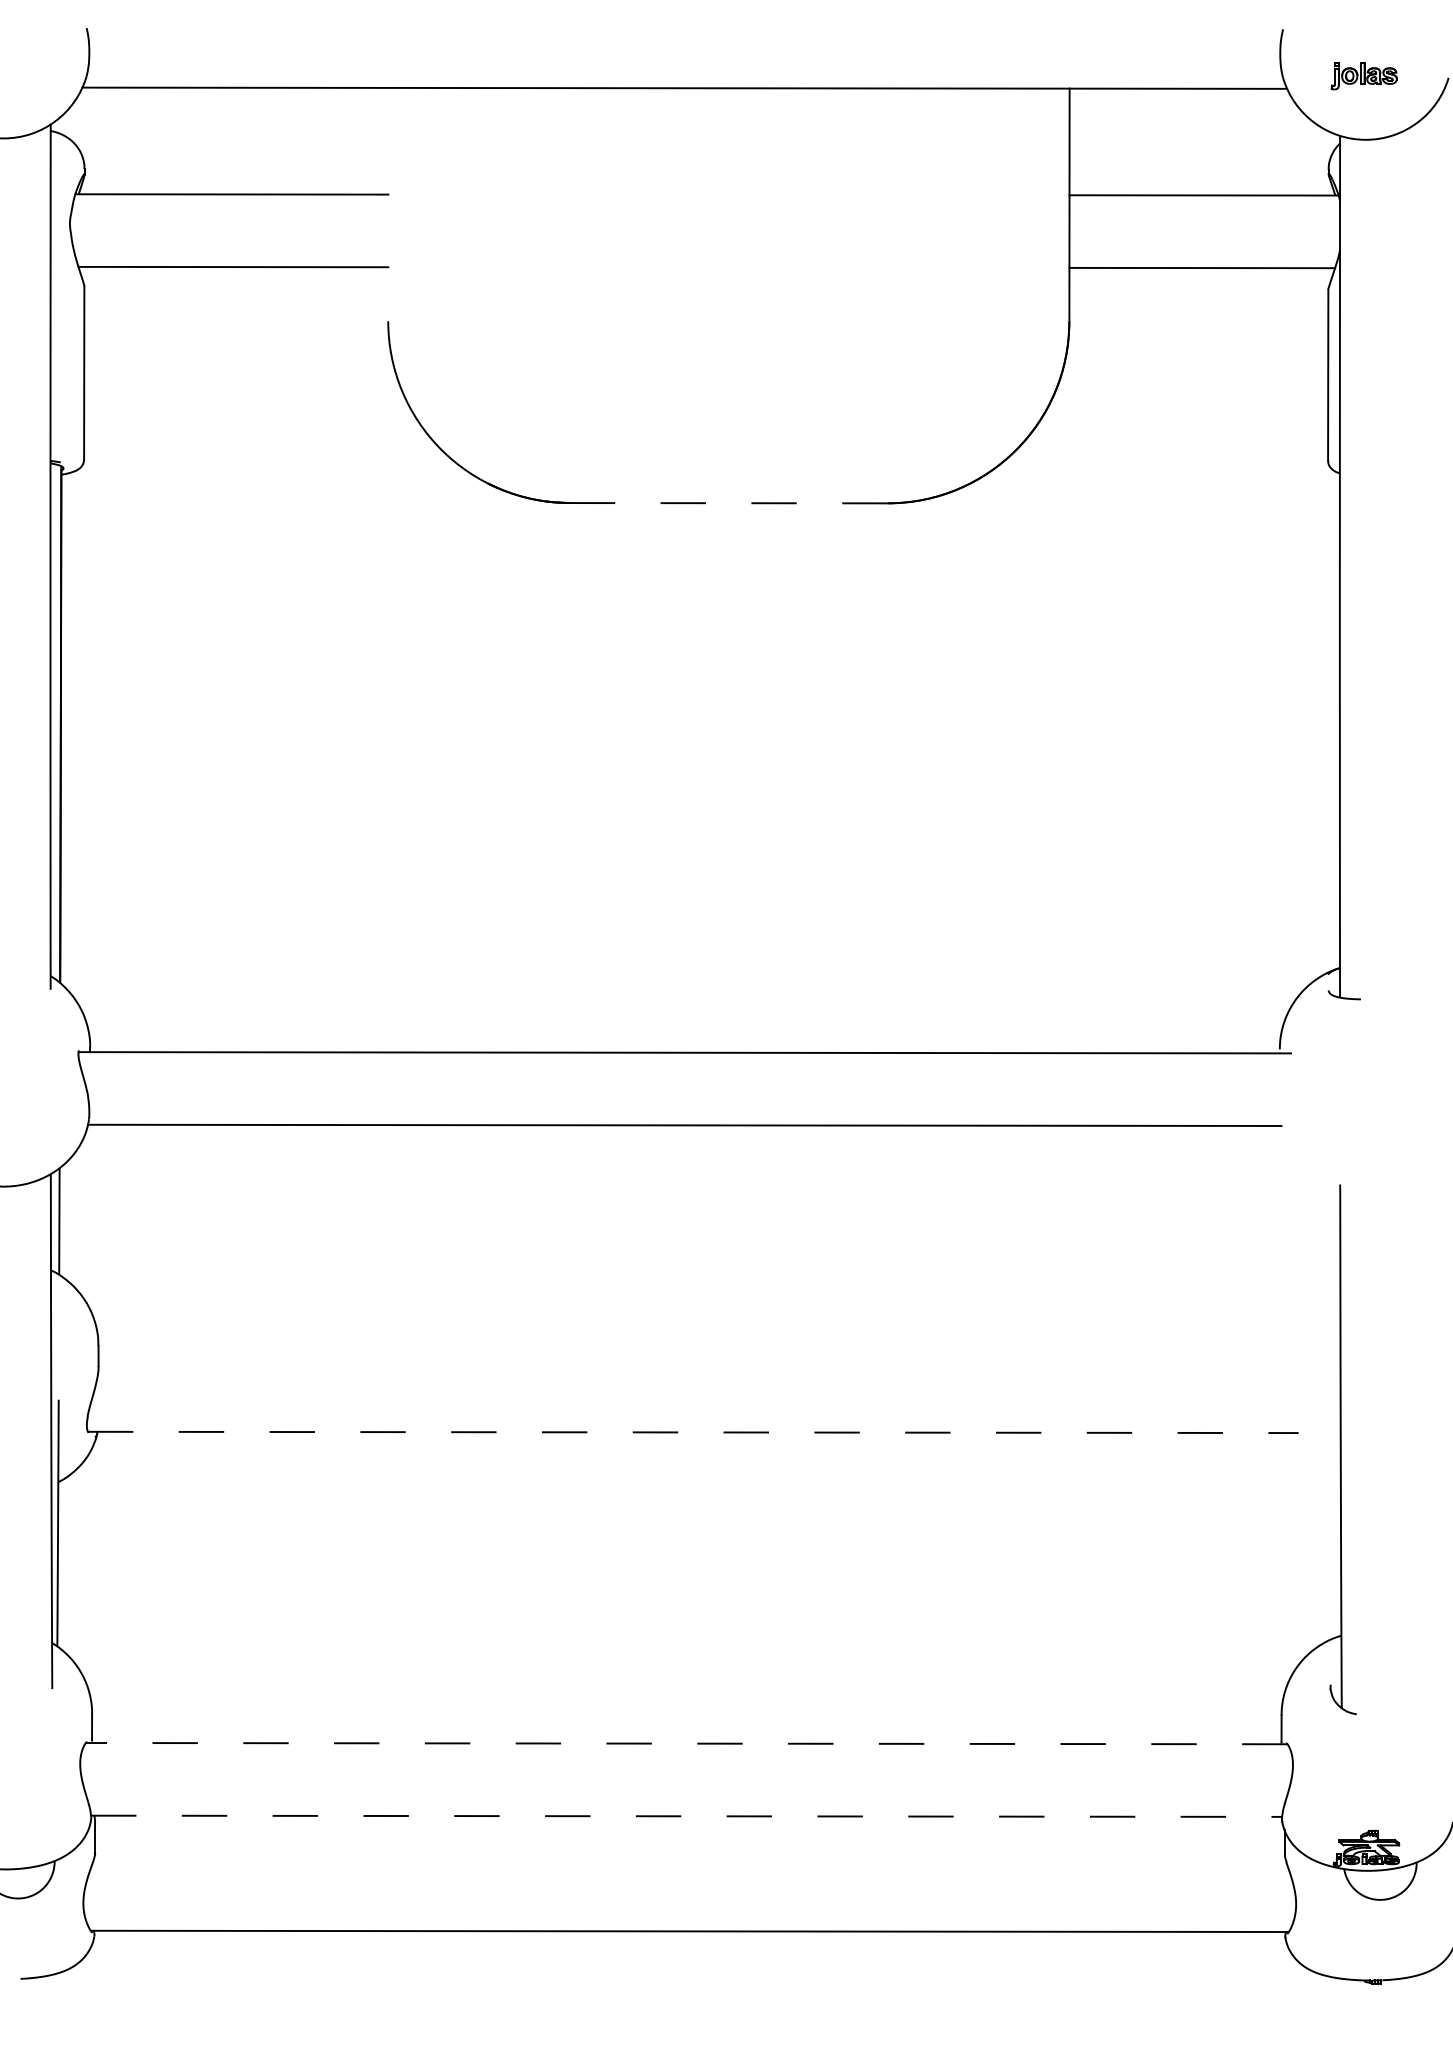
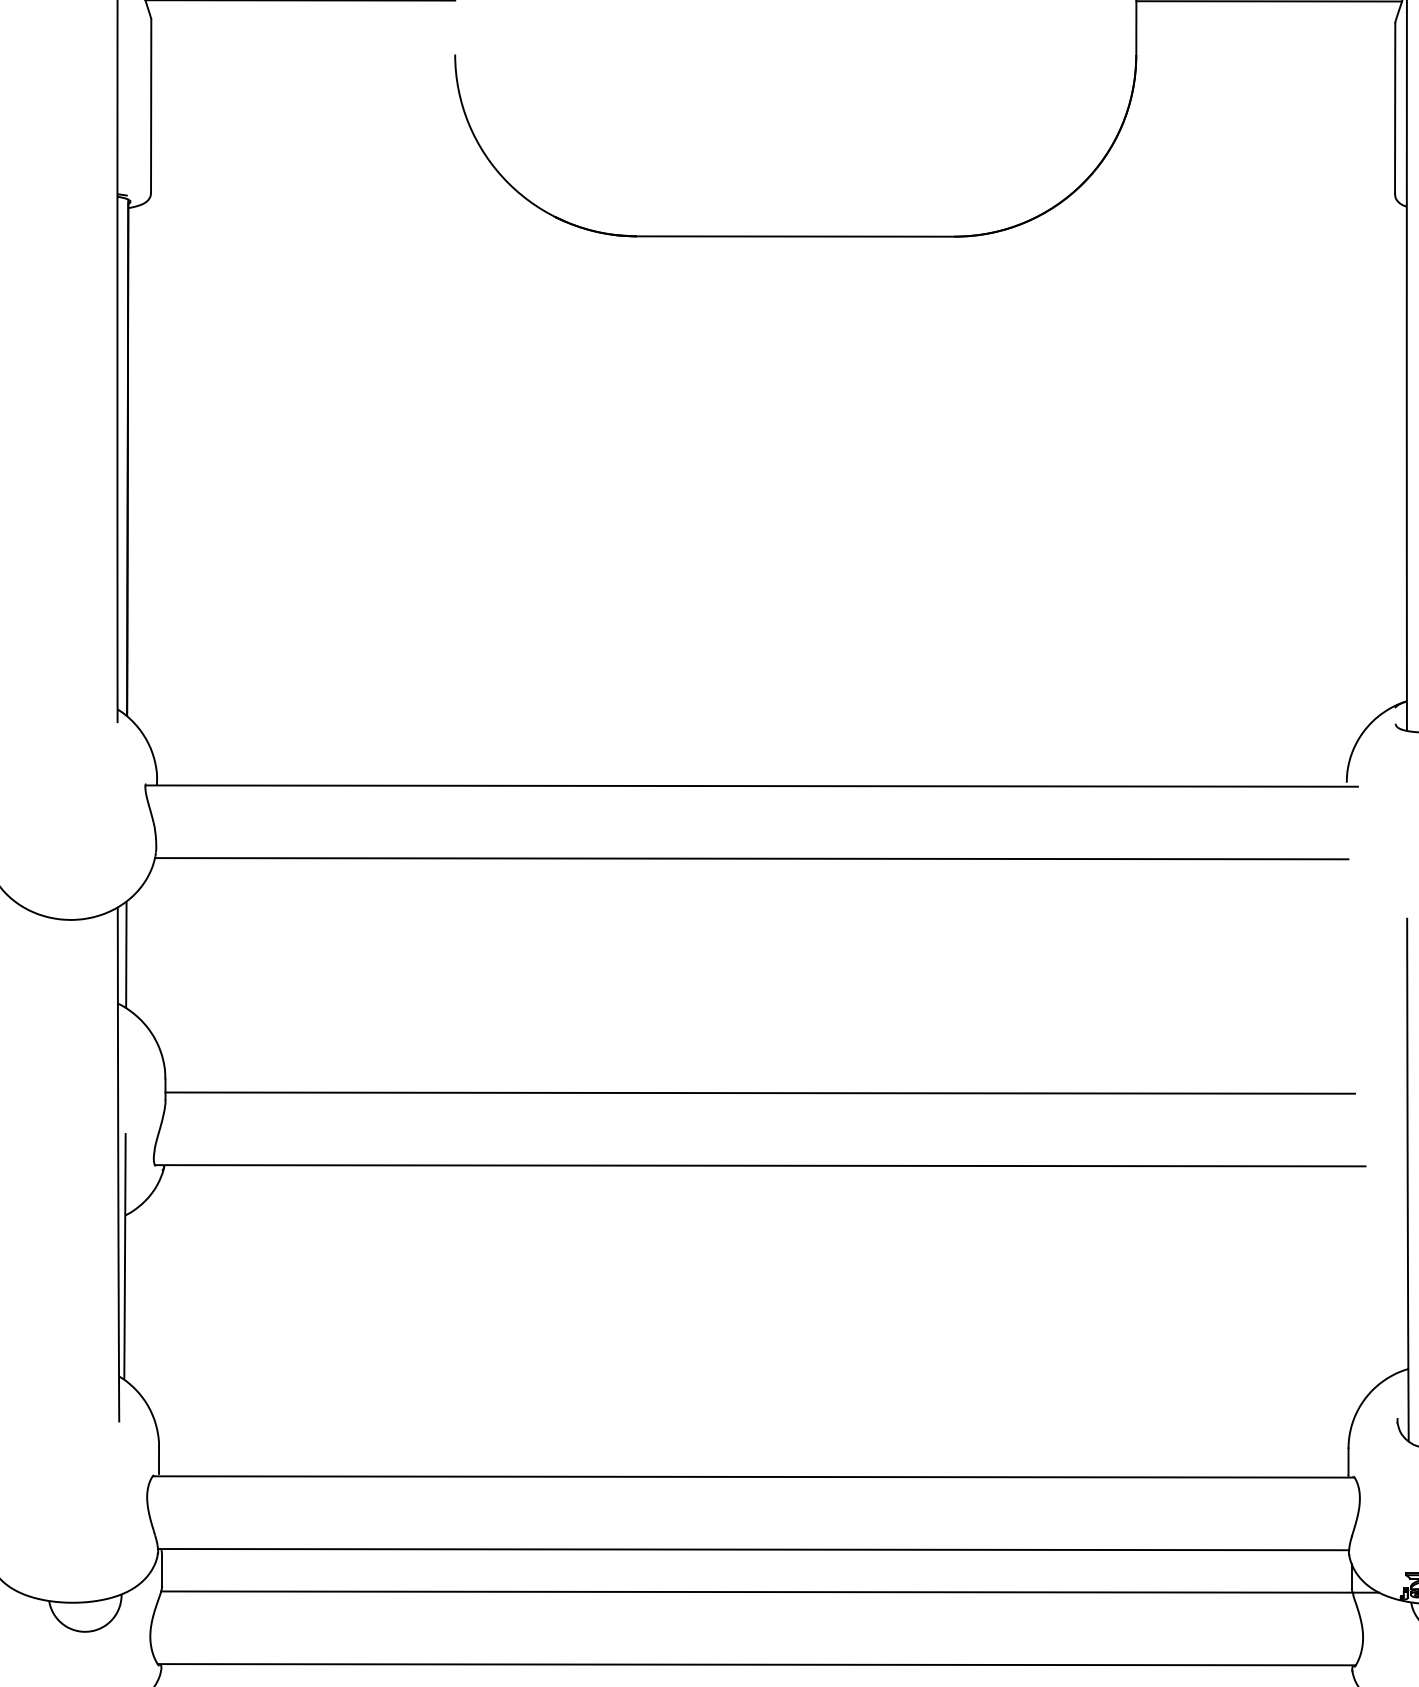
line: (728, 503) -> (795, 236), dashed -> solid
line: (693, 1359) -> (760, 1092), added
line: (693, 1432) -> (760, 1165), dashed -> solid
line: (686, 1743) -> (753, 1476), dashed -> solid
line: (686, 1816) -> (753, 1549), dashed -> solid
line: (703, 1858) -> (770, 1591), added

